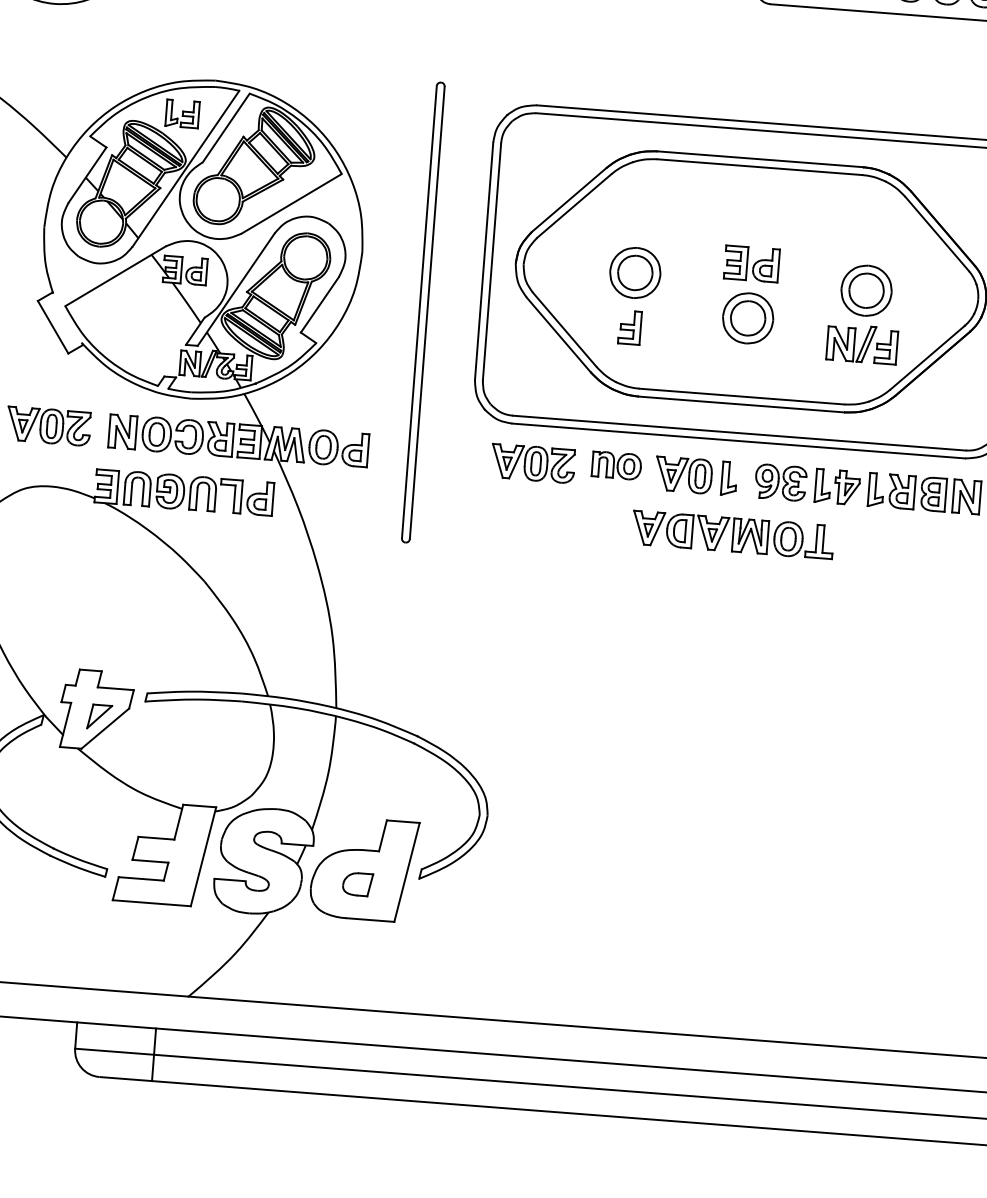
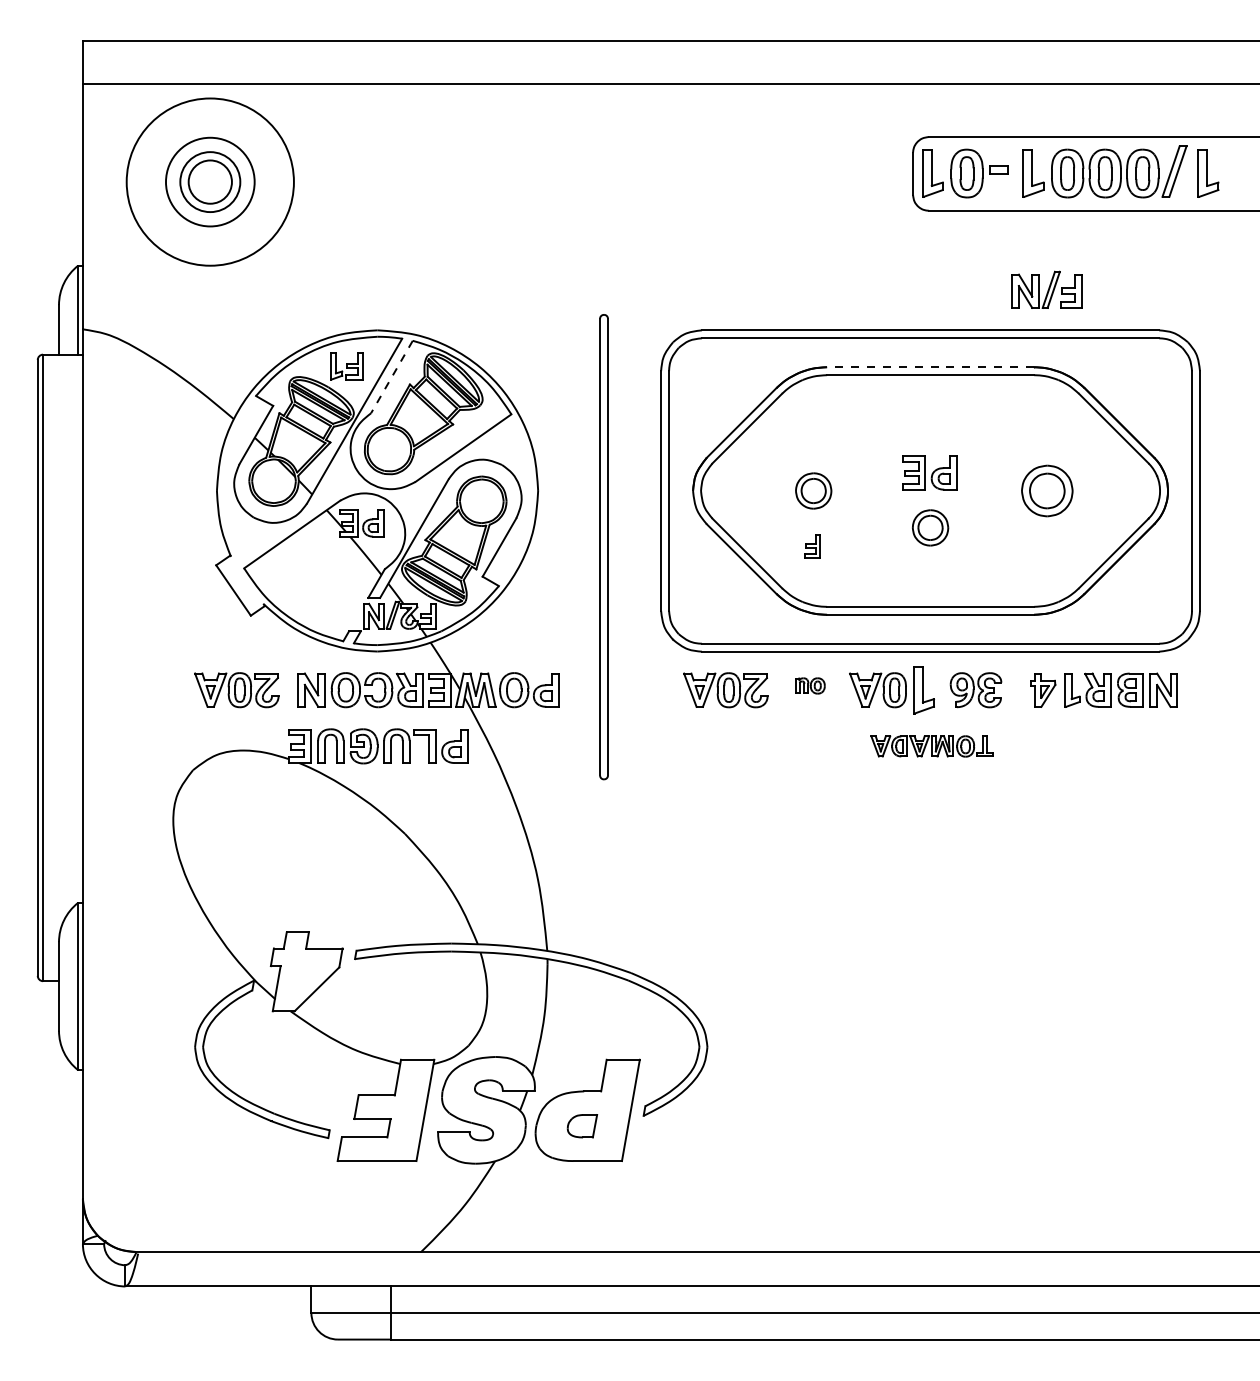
line: (225, 128) -> (391, 377), solid -> dashed
line: (760, 159) -> (930, 367), solid -> dashed
part: (635, 272) -> (813, 490), size x0.7
part: (748, 318) -> (930, 527), size x0.7
part: (629, 327) -> (812, 546), size x0.7
part: (861, 343) -> (1046, 289), moved
part: (617, 465) -> (810, 685), size x0.6
part: (729, 478) -> (924, 690), size x1.4
part: (822, 486) -> (1018, 690), removed
part: (732, 534) -> (931, 746), size x0.6
part: (98, 717) -> (309, 978), removed

